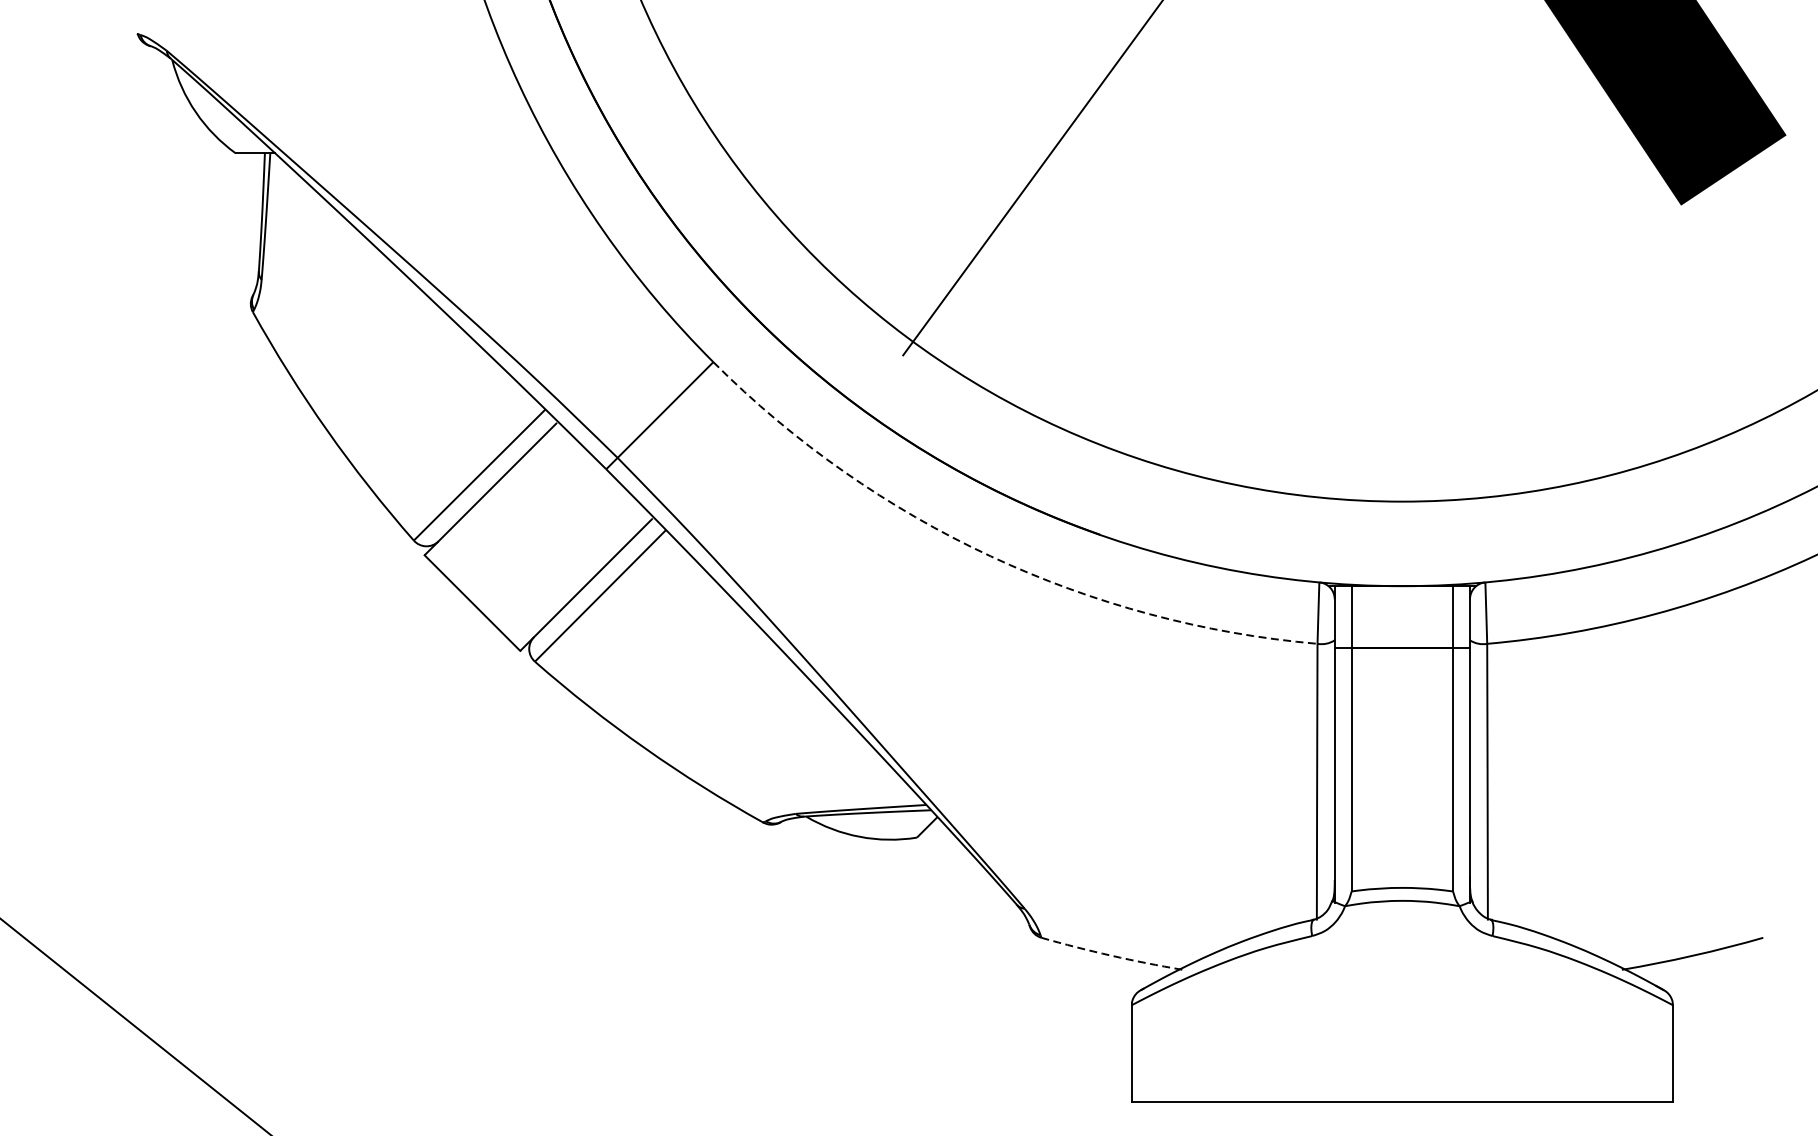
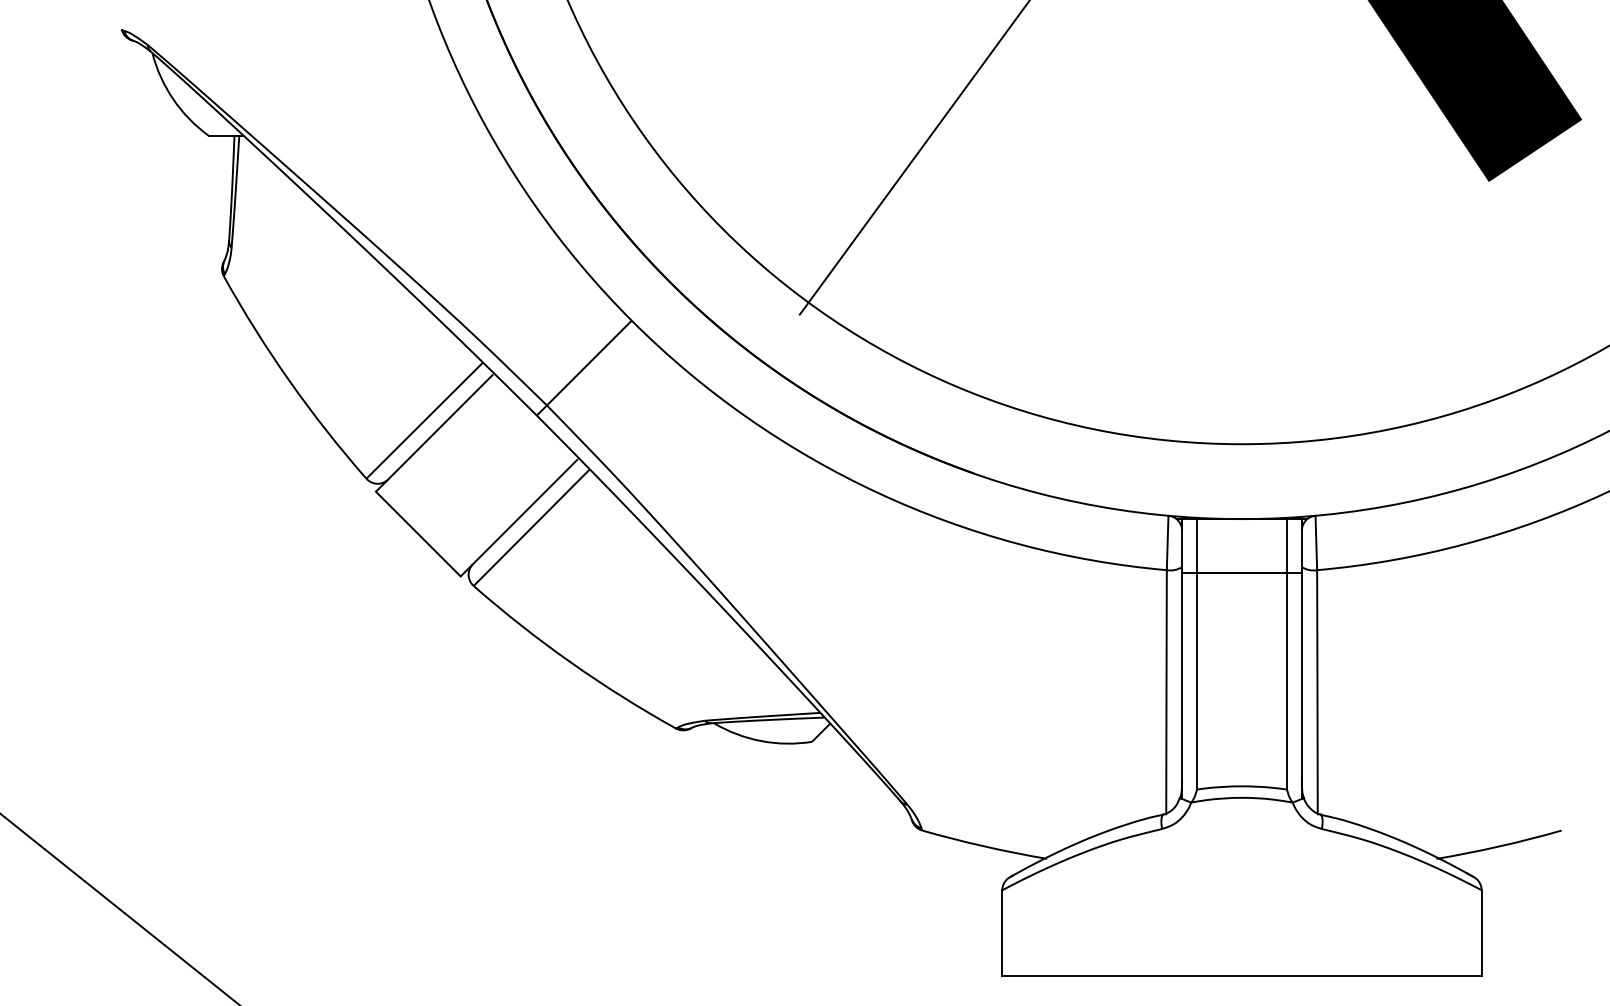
arc: (990, 556) -> (877, 492), dashed -> solid
arc: (1111, 955) -> (984, 846), dashed -> solid

